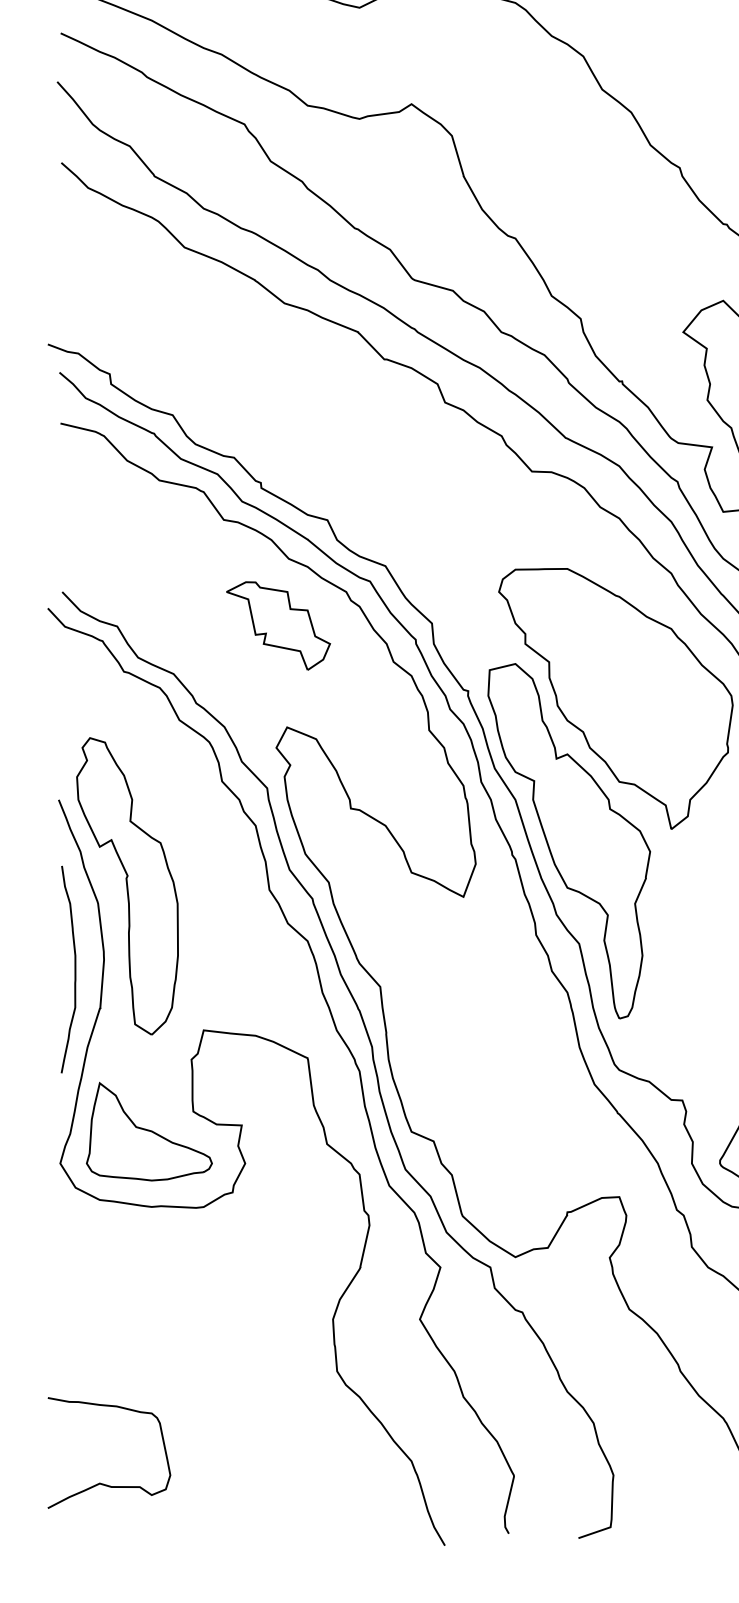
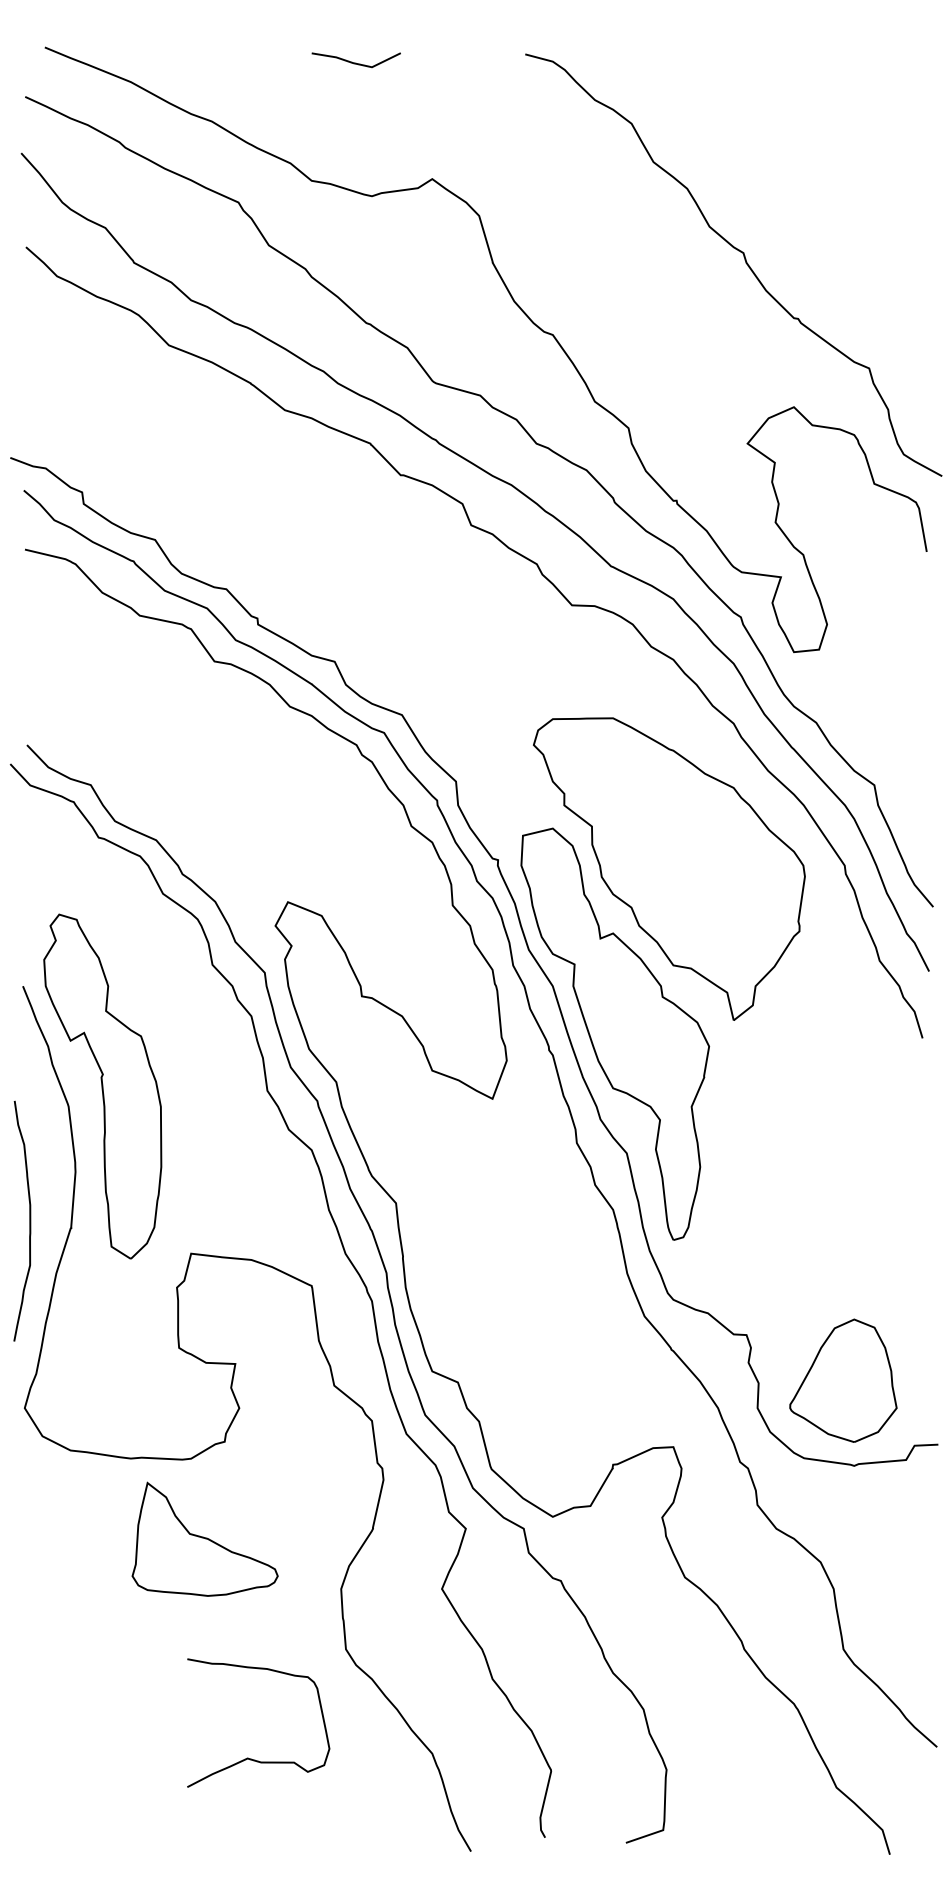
part: (278, 625) -> (277, 784), removed
curve: (74, 969) -> (29, 1220), moved
part: (148, 1131) -> (204, 1538), moved
curve: (100, 1482) -> (248, 1757), moved

